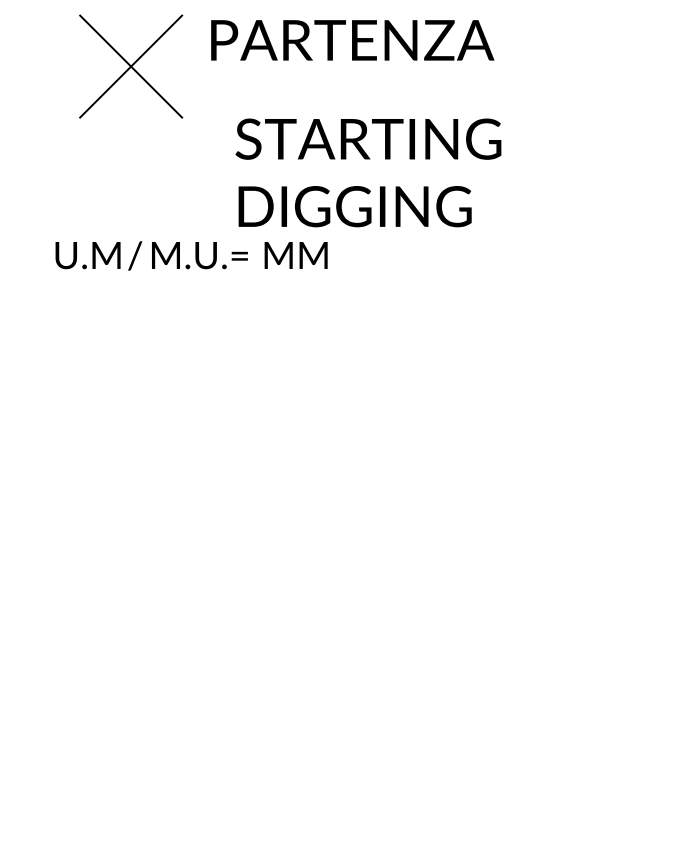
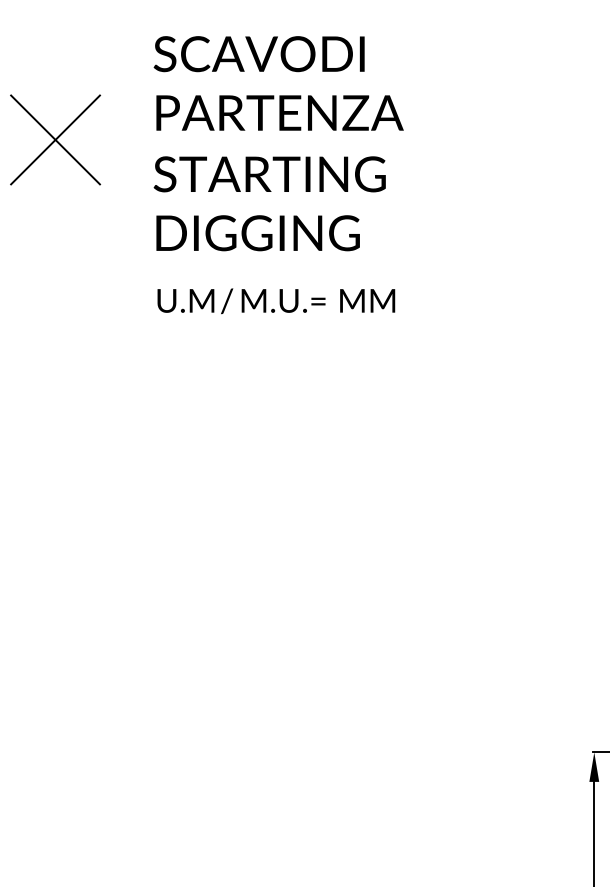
part: (131, 66) -> (55, 139), moved
text: (368, 172) -> (269, 203), moved
text: (191, 256) -> (276, 301), moved

